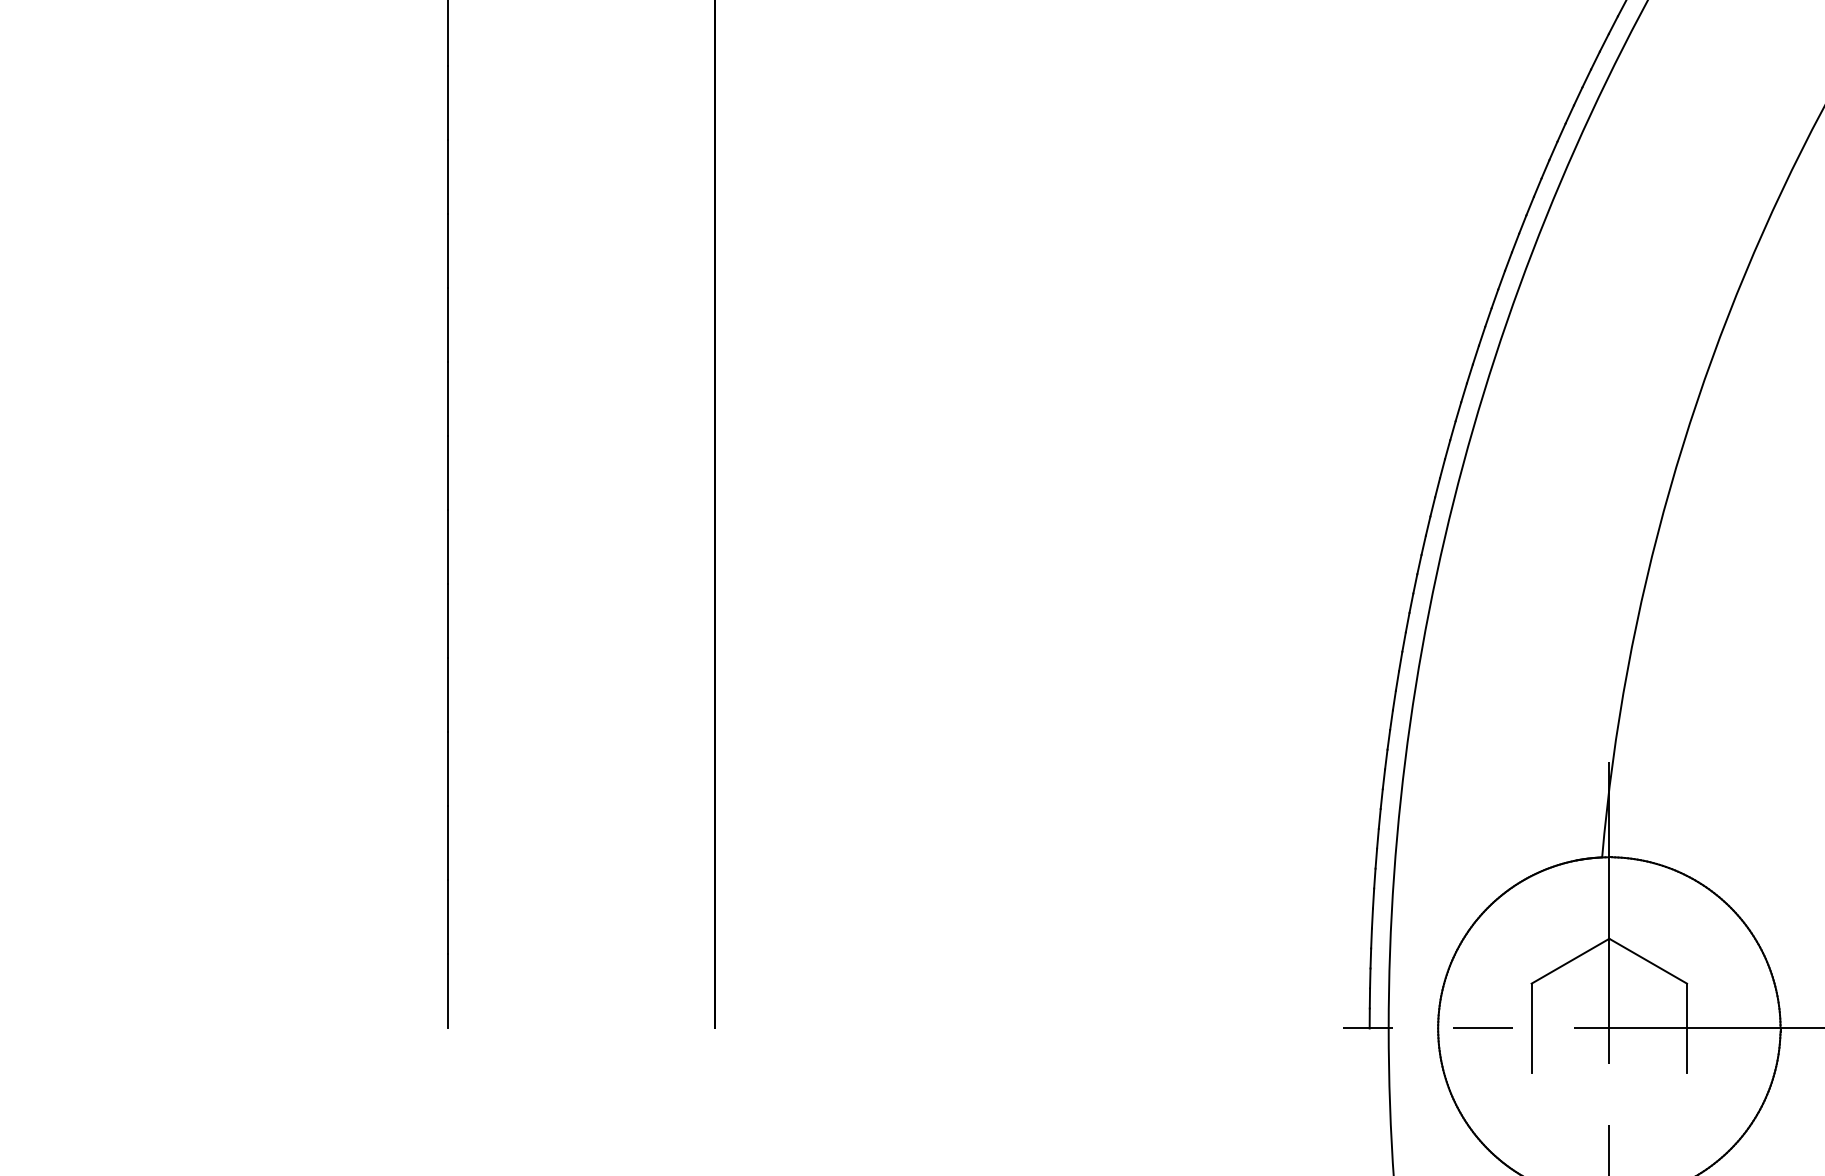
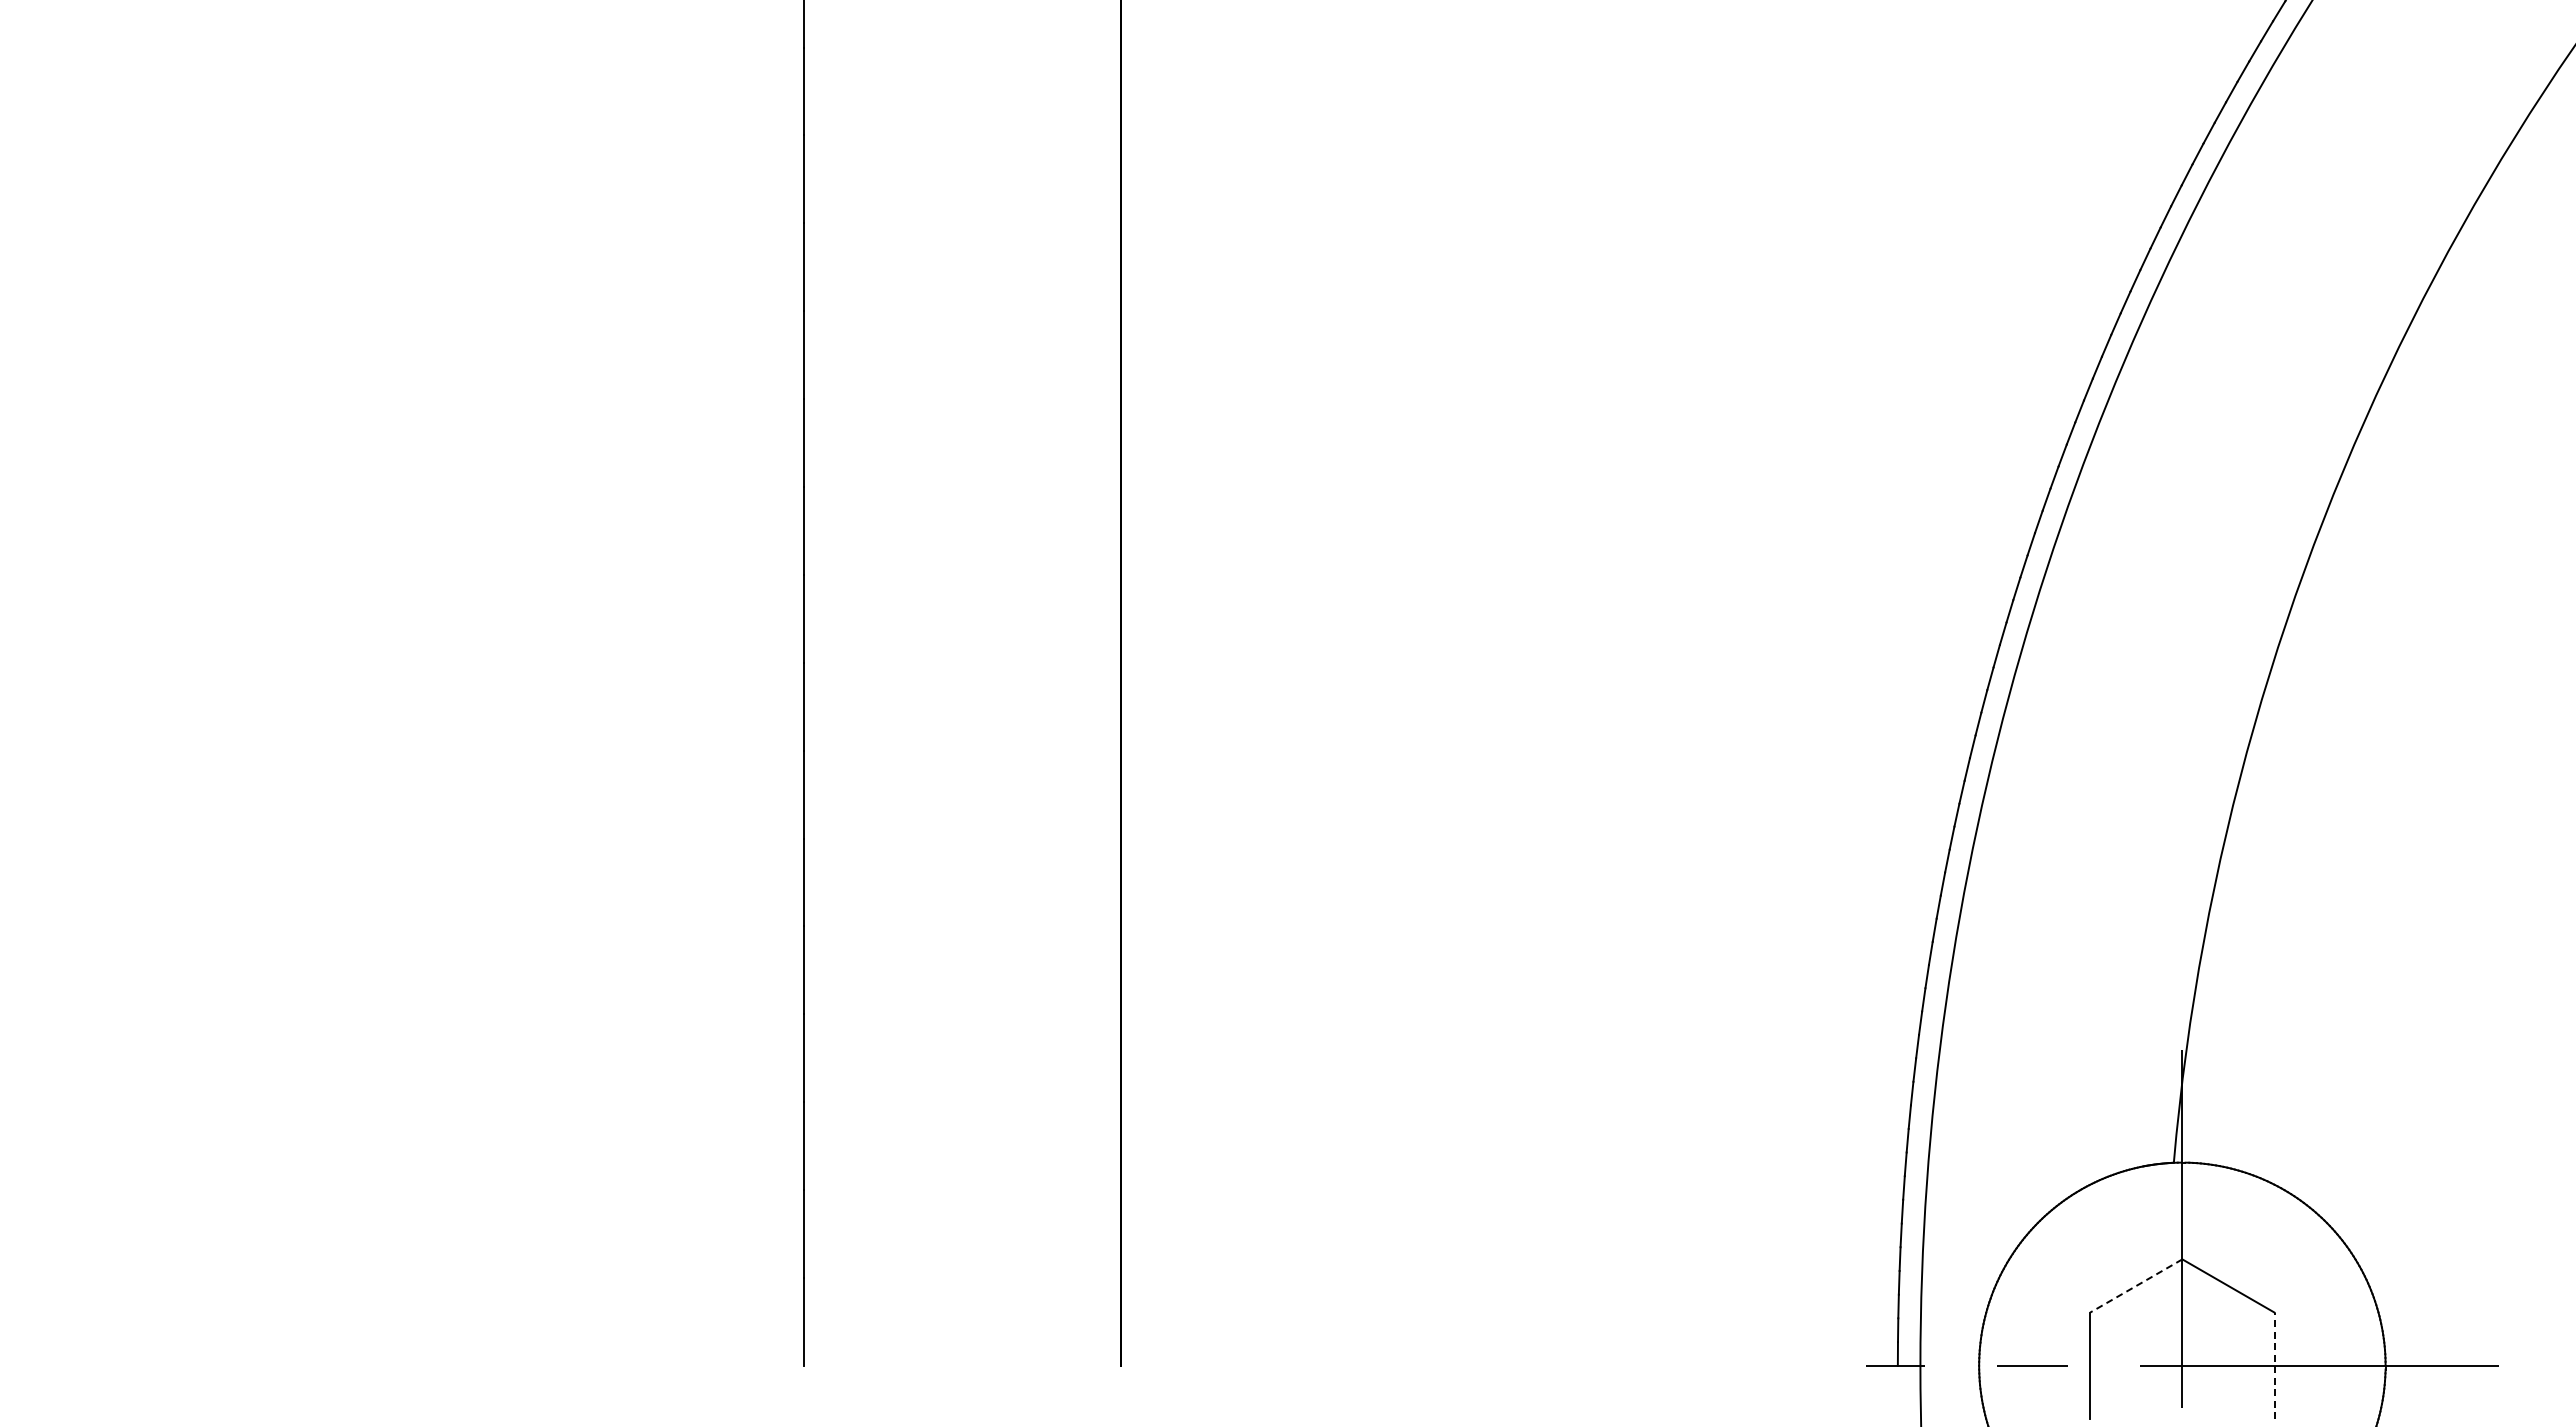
line: (1569, 961) -> (2135, 1286), solid -> dashed
line: (1686, 1028) -> (2274, 1365), solid -> dashed

